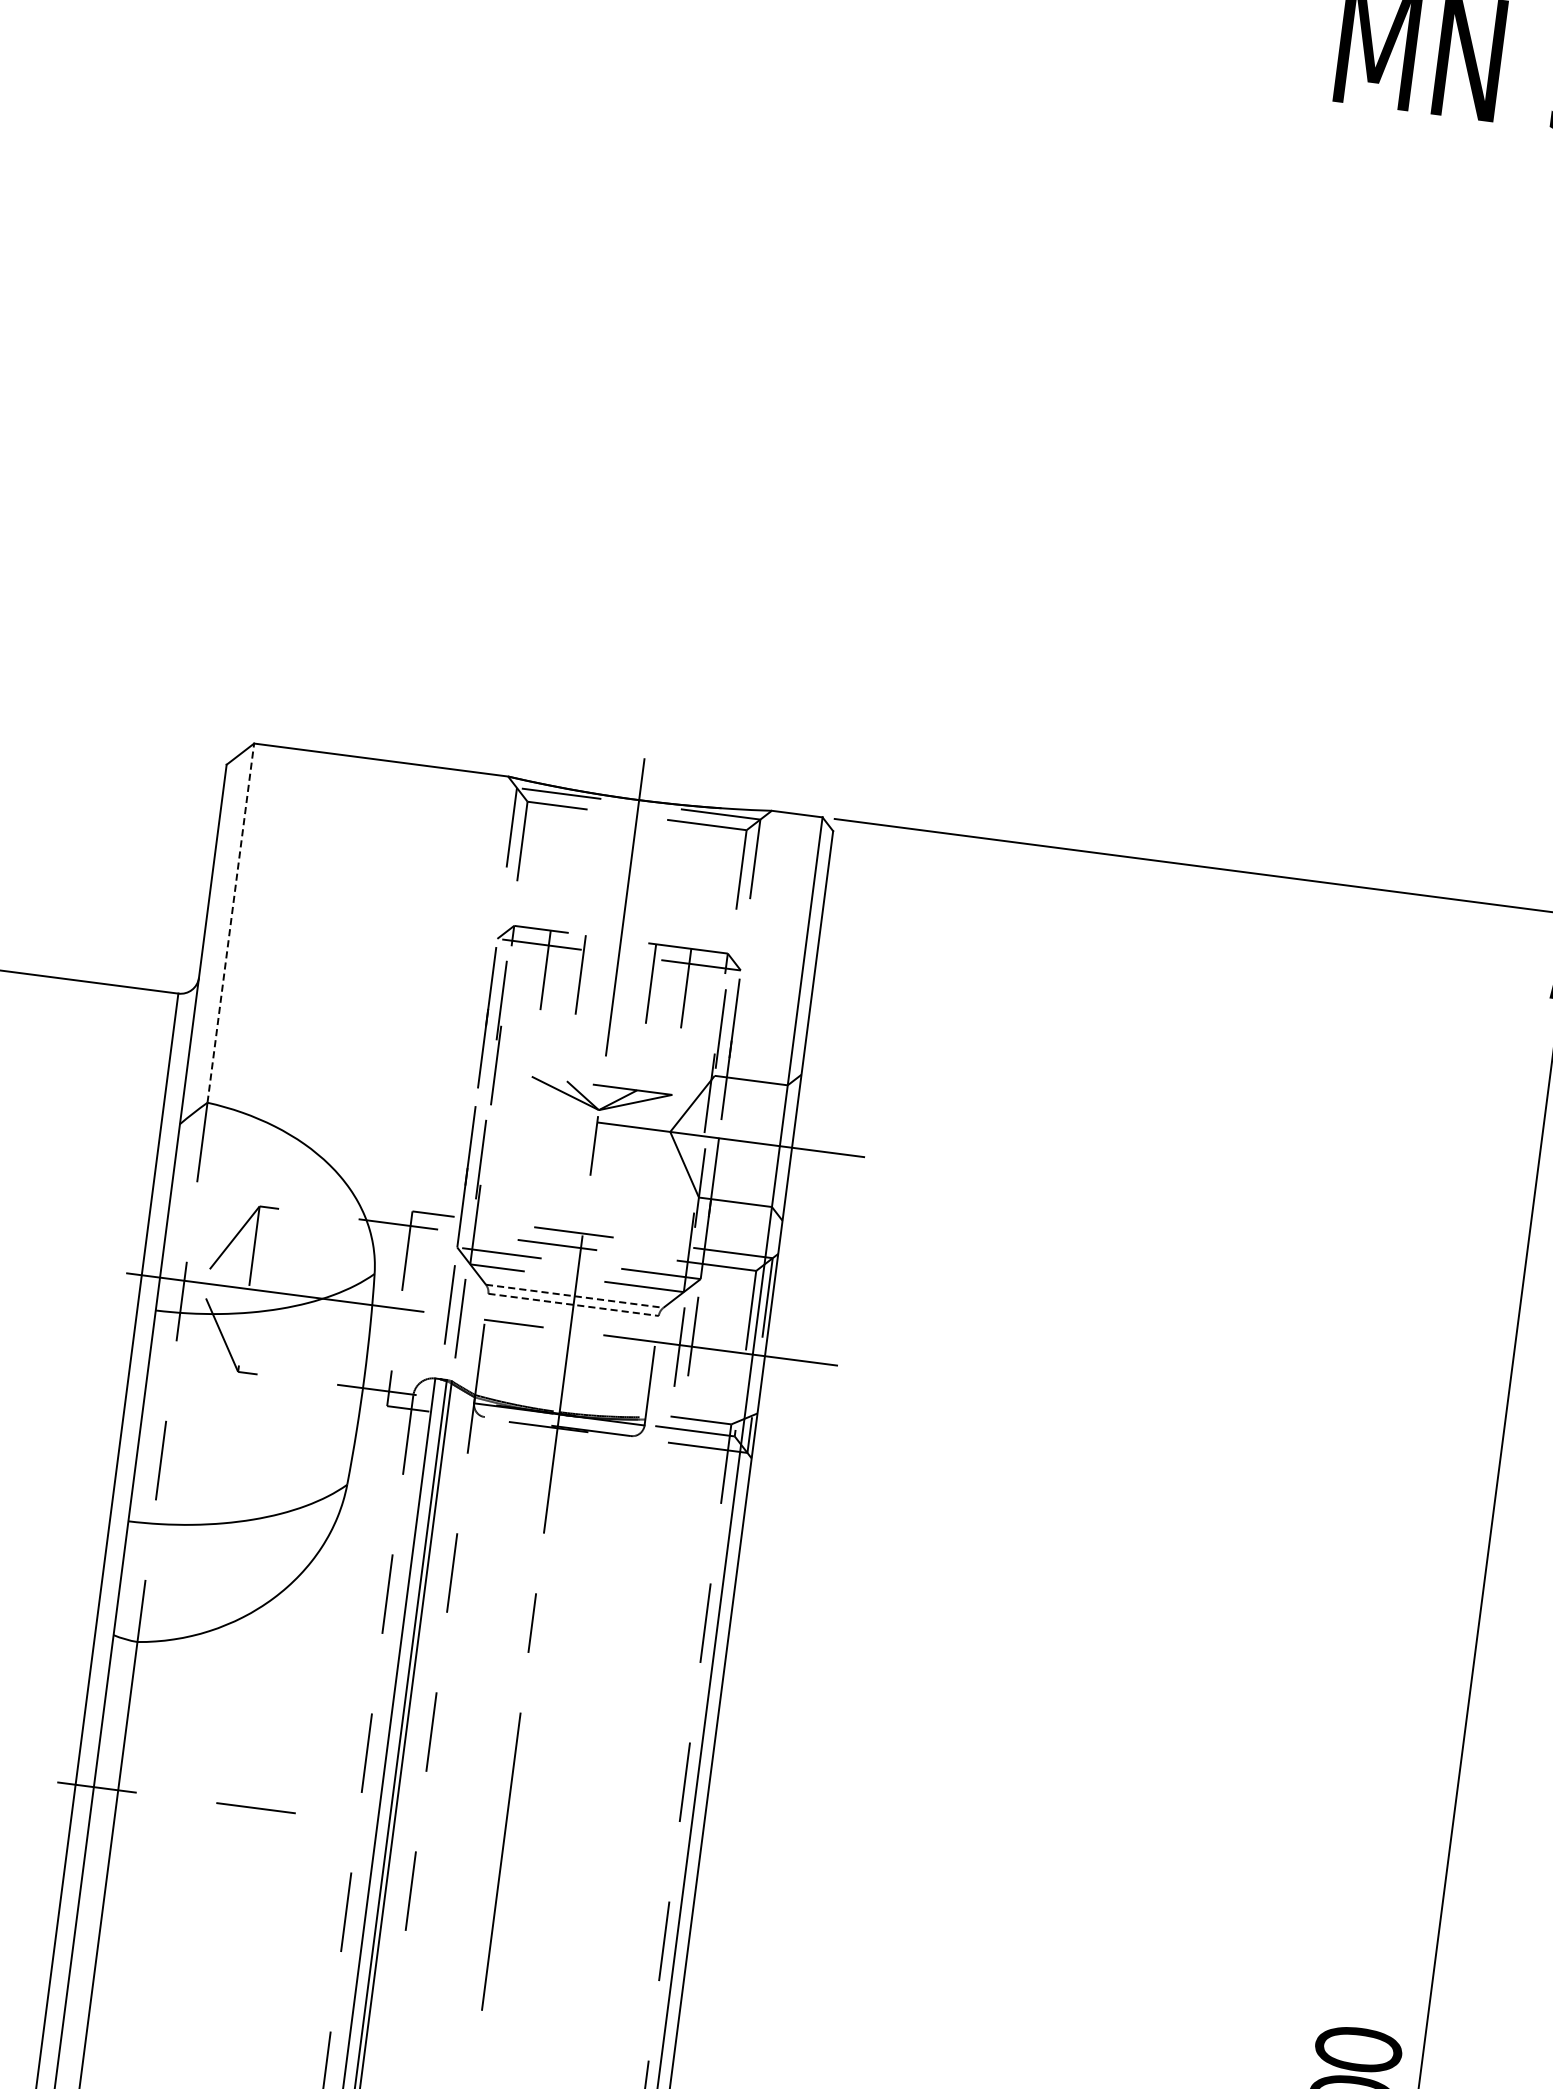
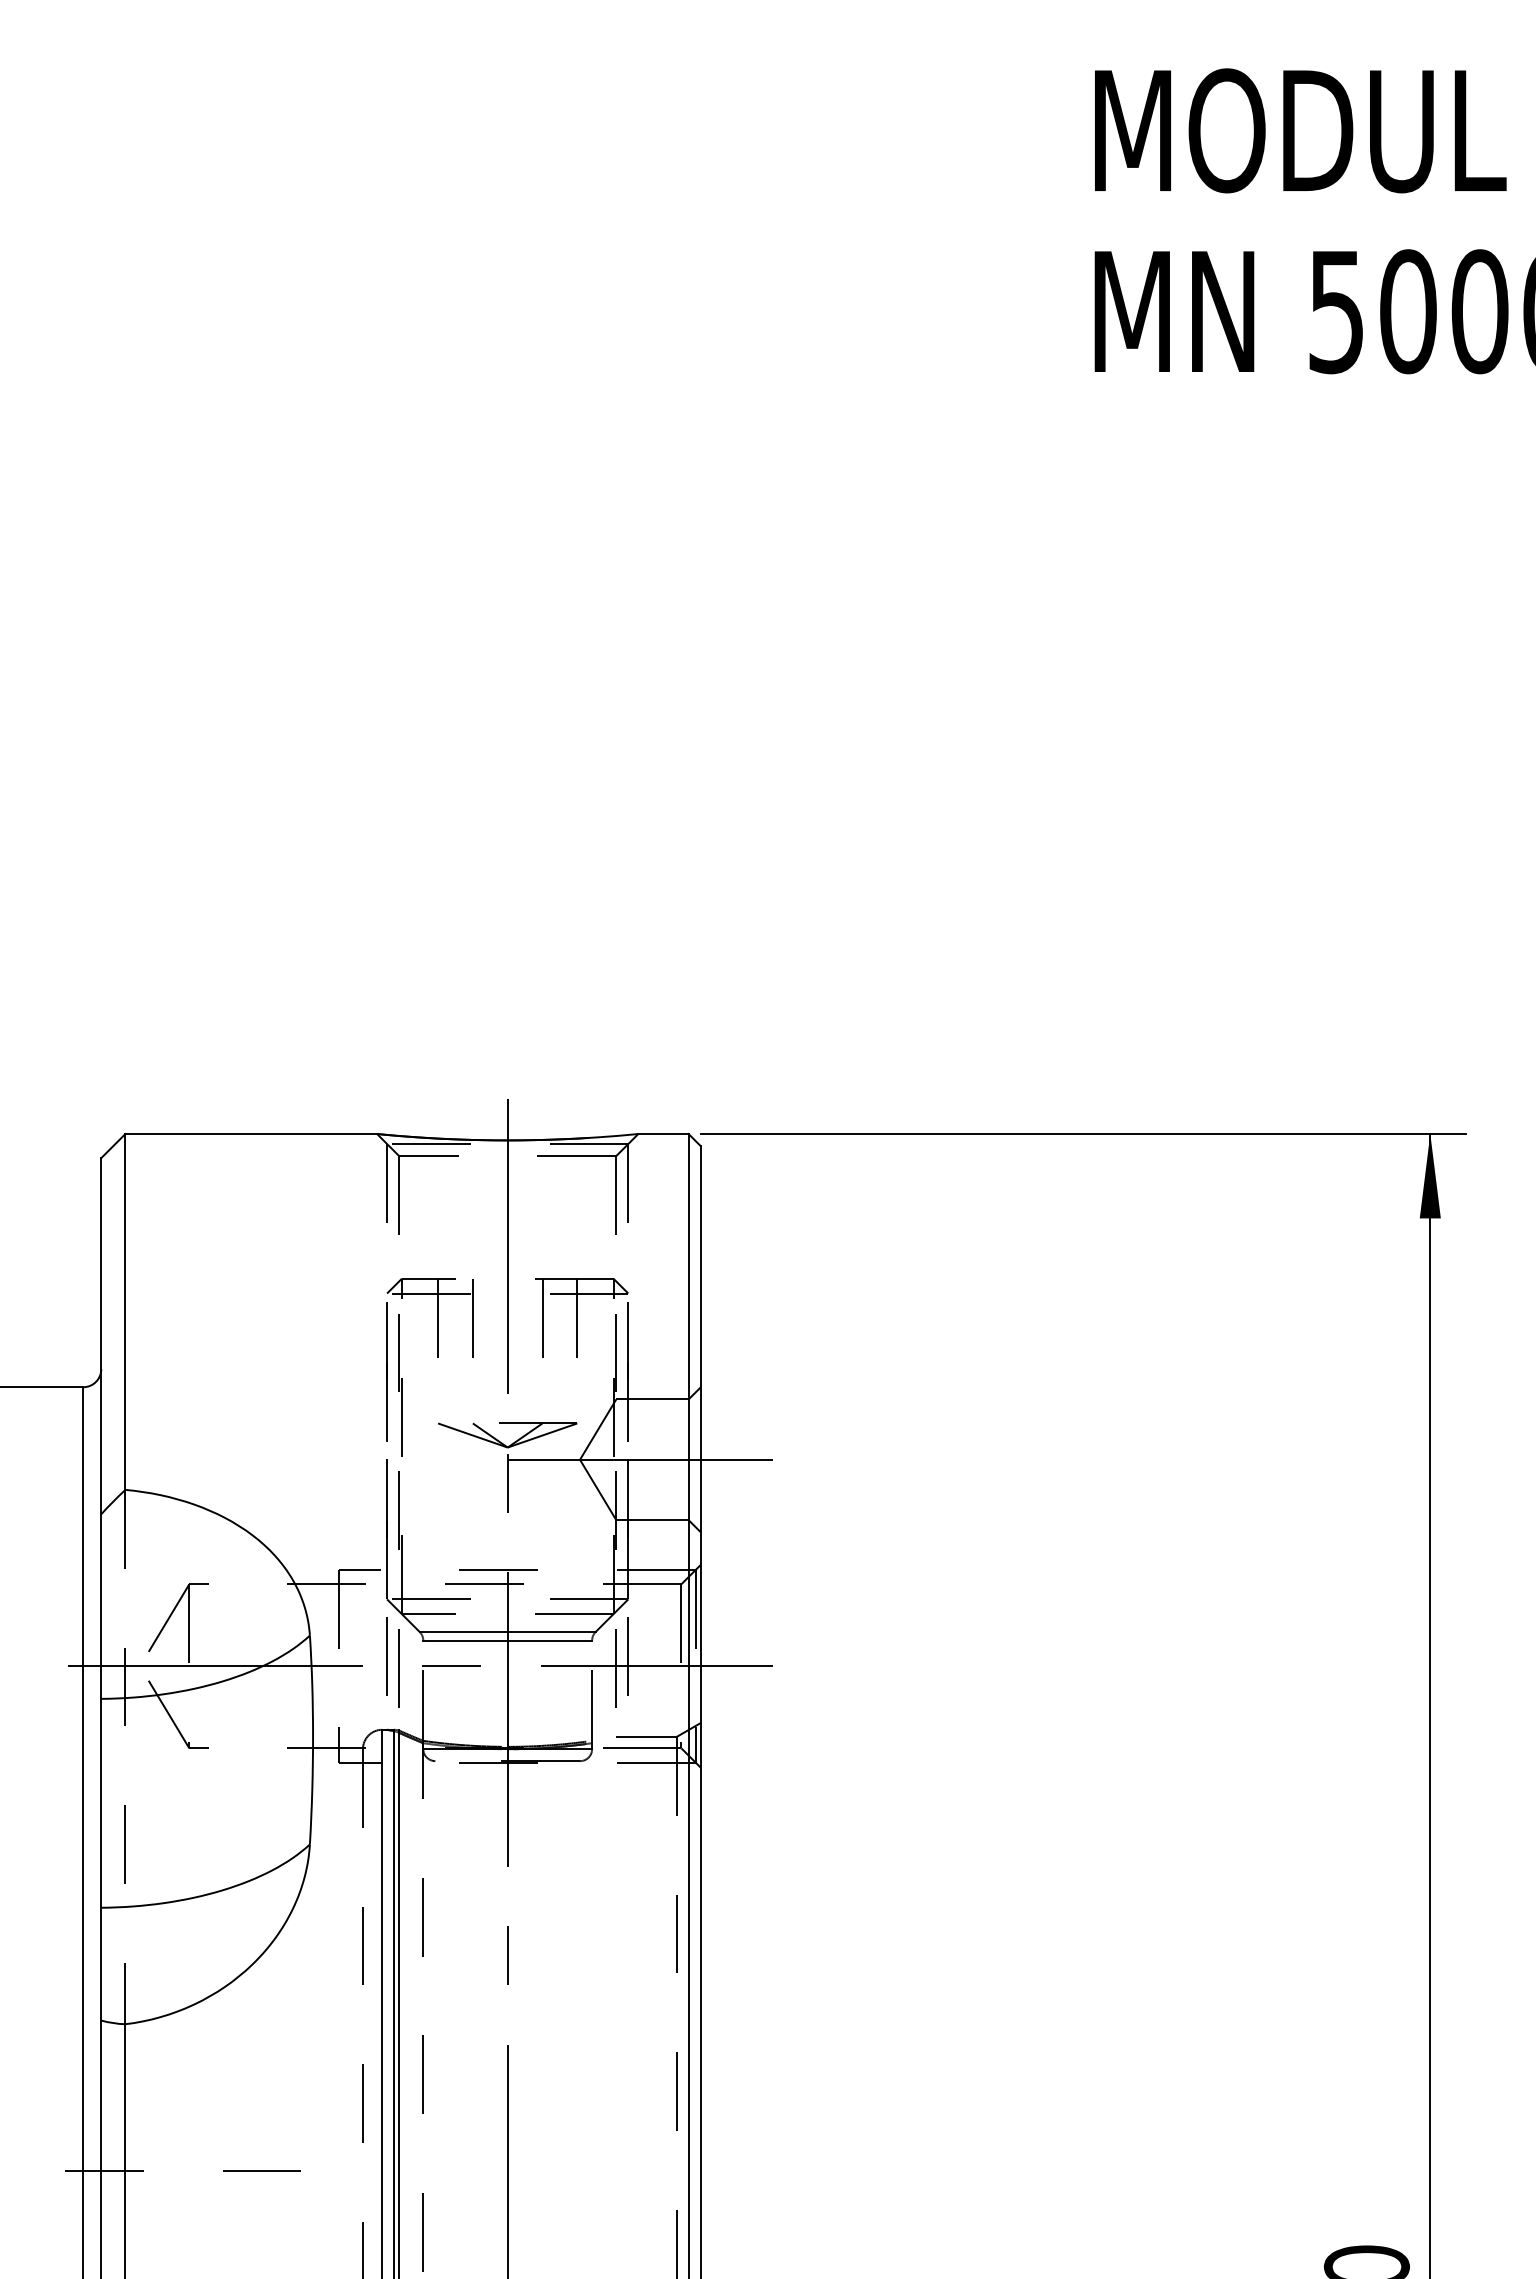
line: (231, 922) -> (125, 1311), dashed -> solid
line: (574, 1296) -> (507, 1632), dashed -> solid
line: (574, 1304) -> (508, 1640), dashed -> solid

